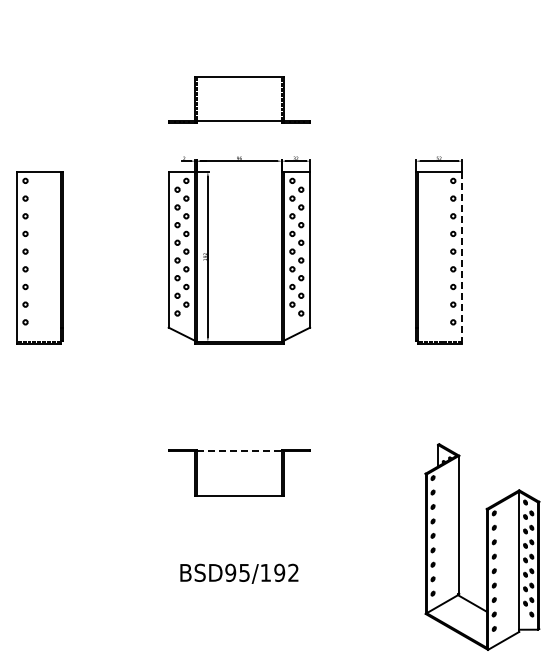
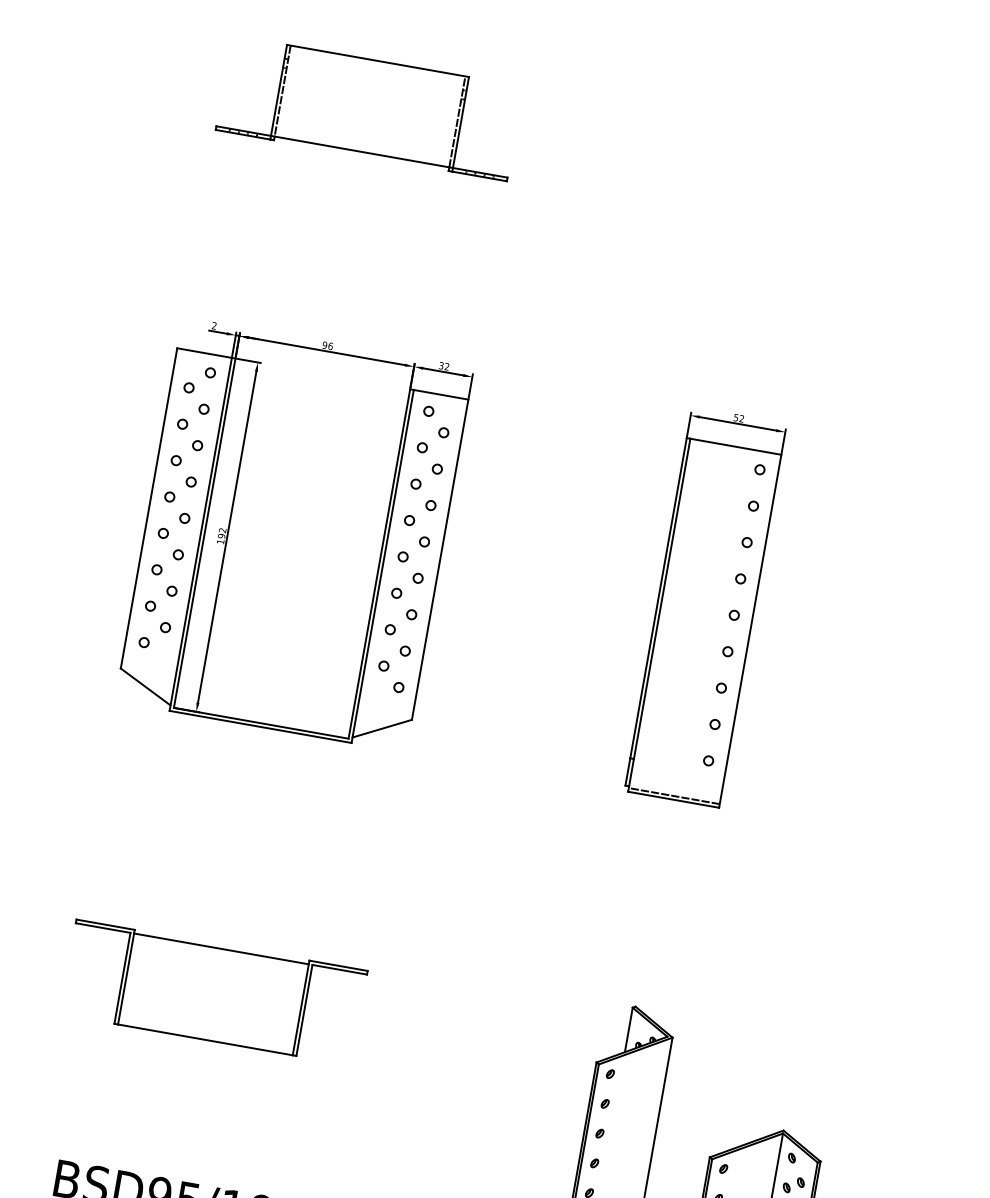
part: (239, 99) -> (370, 107), moved
line: (462, 257) -> (751, 630), dashed -> solid
line: (239, 451) -> (221, 949), dashed -> solid

